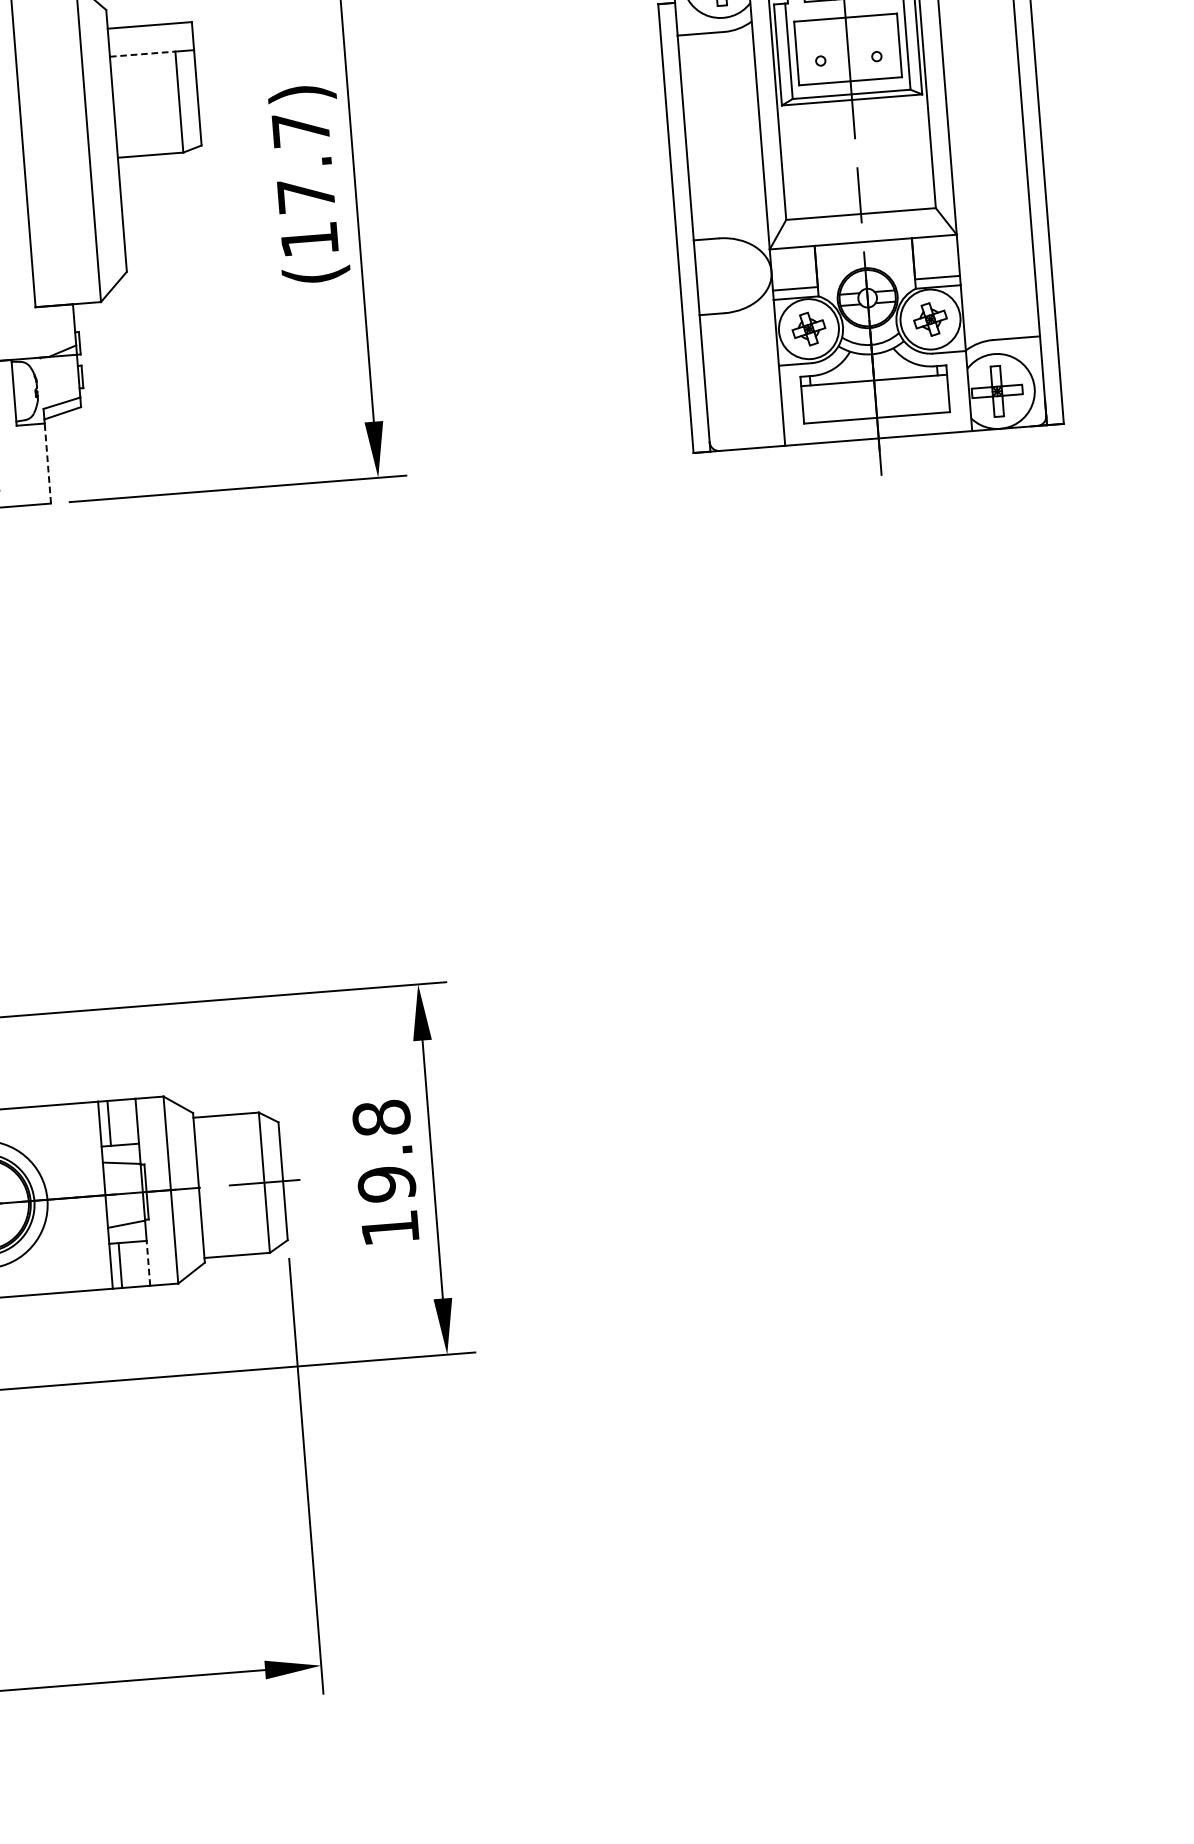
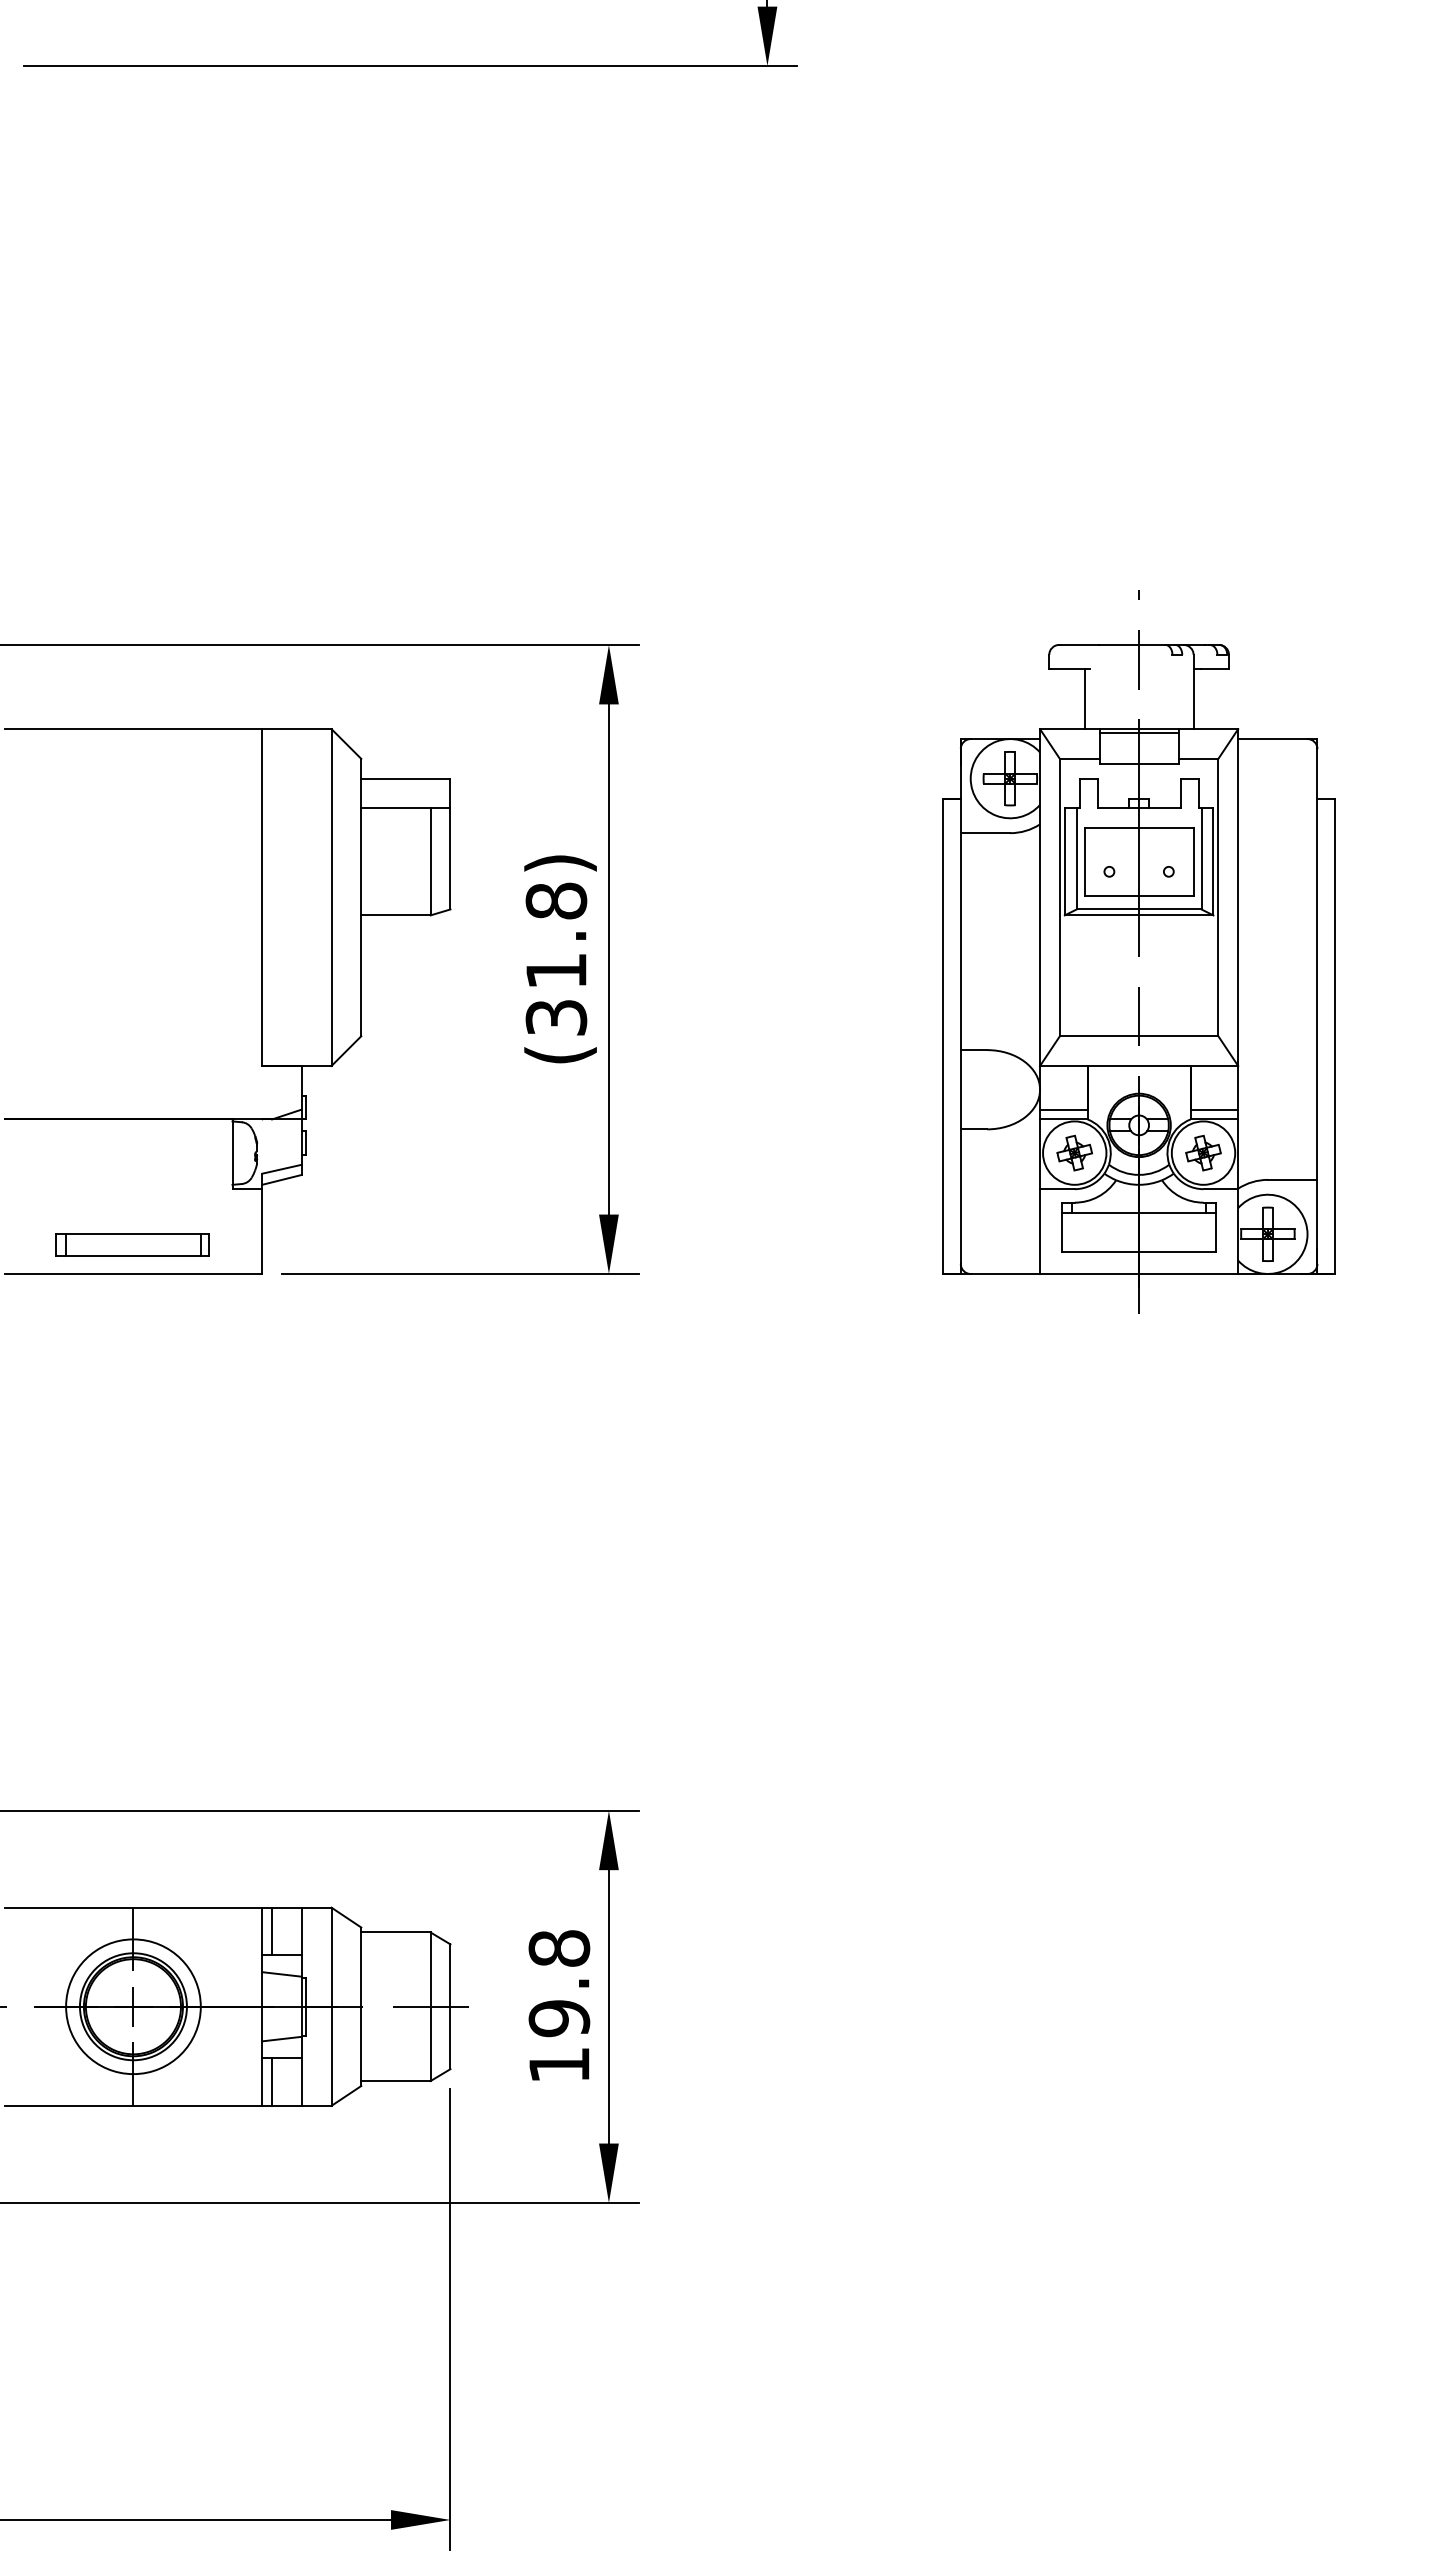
line: (142, 54) -> (395, 808), dashed -> solid
text: (305, 183) -> (556, 958), (17.7) -> (31.8)
line: (48, 463) -> (262, 1231), dashed -> solid
line: (148, 1263) -> (301, 2082), dashed -> solid

